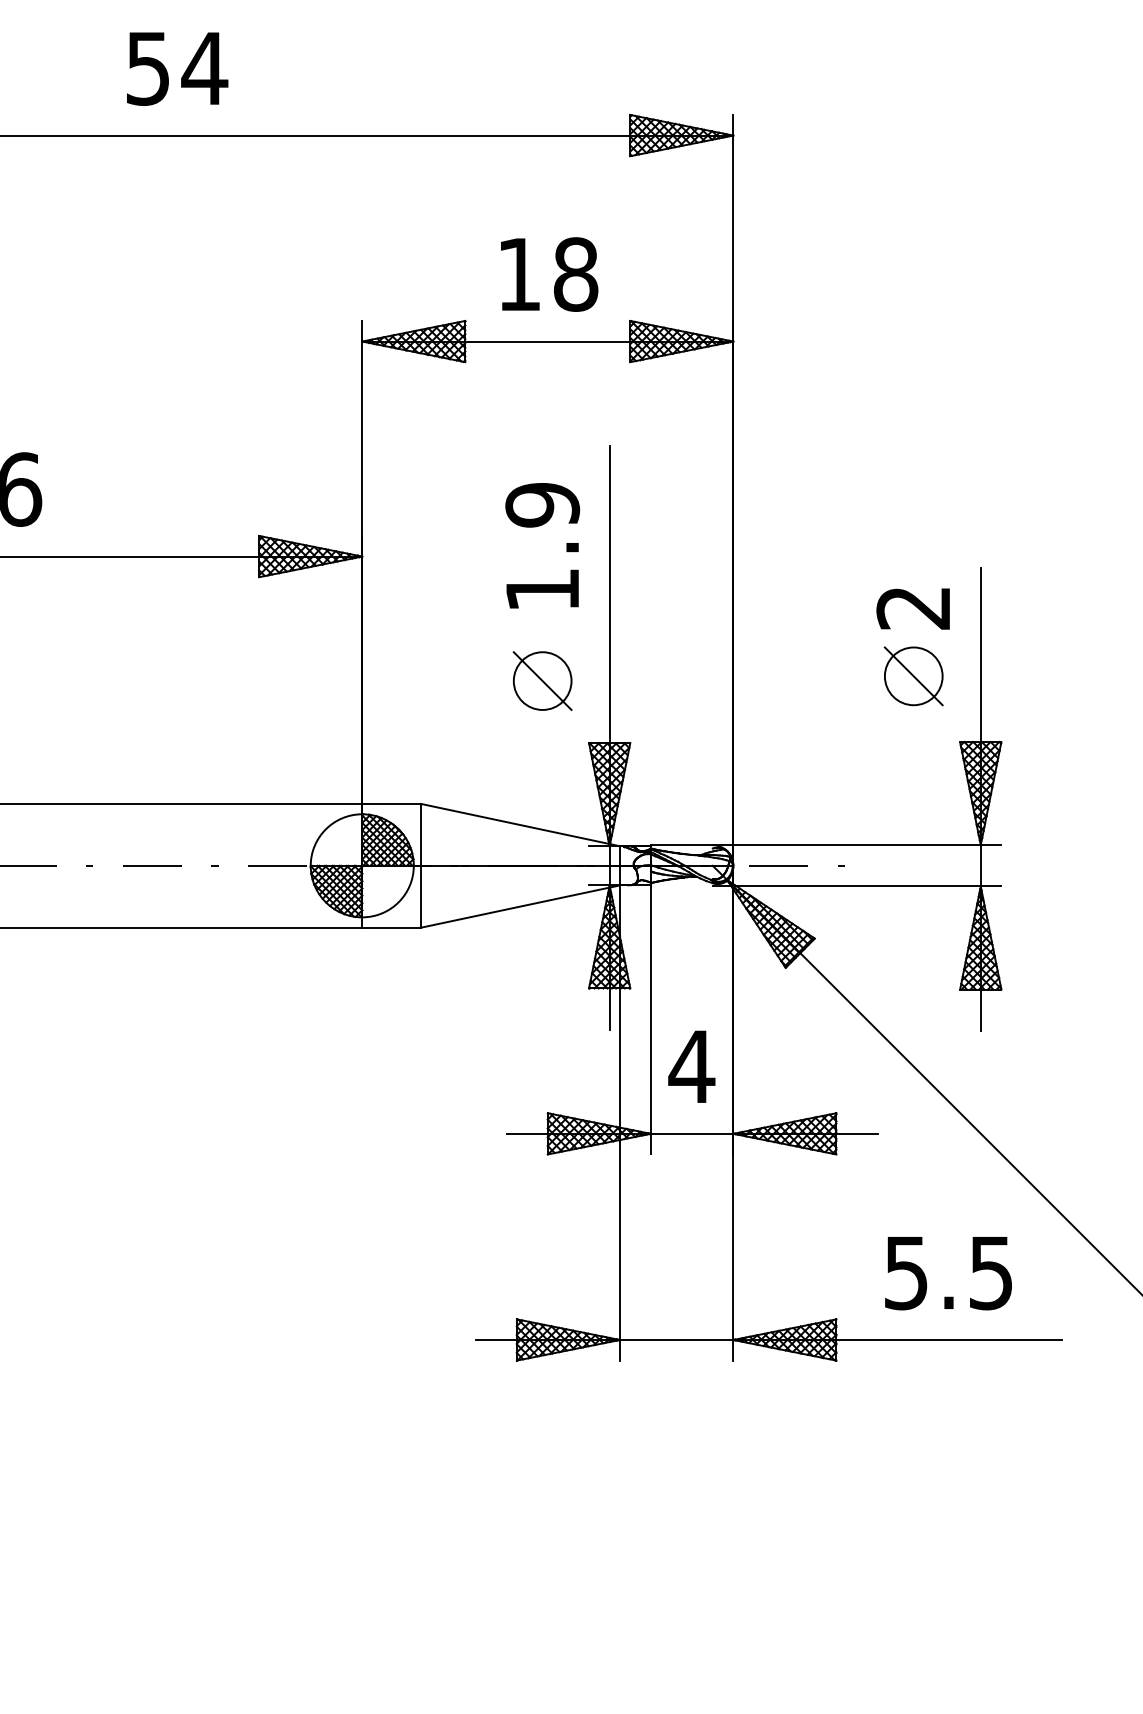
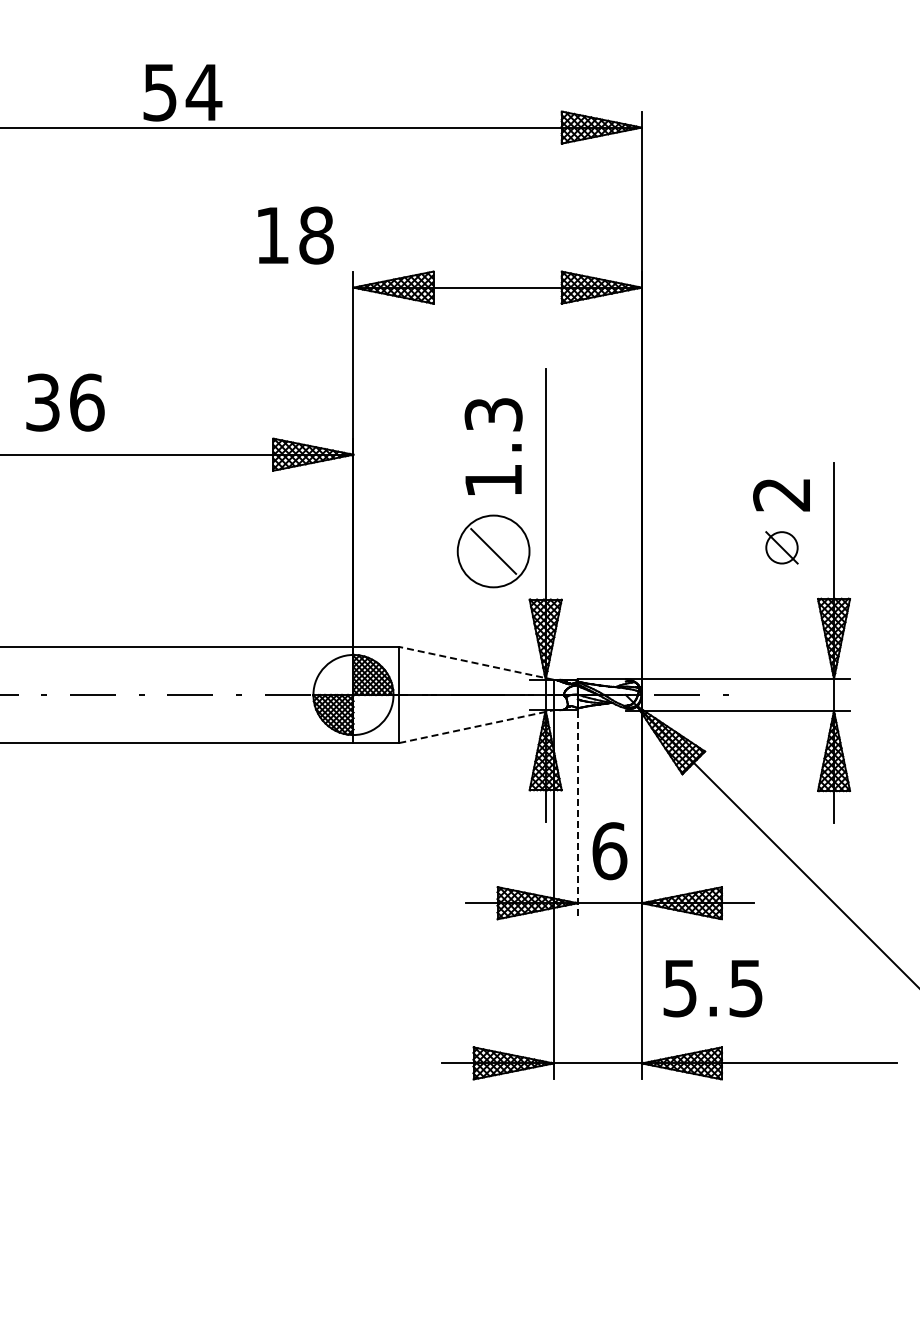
text: (176, 68) -> (182, 92), moved
text: (548, 274) -> (295, 235), moved
text: (542, 504) -> (493, 414), 1.9 -> 1.3
part: (913, 675) -> (781, 547), size x0.7
circle: (542, 681) -> (493, 551), size x1.6
line: (520, 825) -> (476, 663), solid -> dashed
line: (520, 906) -> (476, 726), solid -> dashed
line: (650, 1020) -> (577, 815), solid -> dashed
text: (691, 1067) -> (609, 851), 4 -> 6
text: (947, 1273) -> (712, 988), moved

